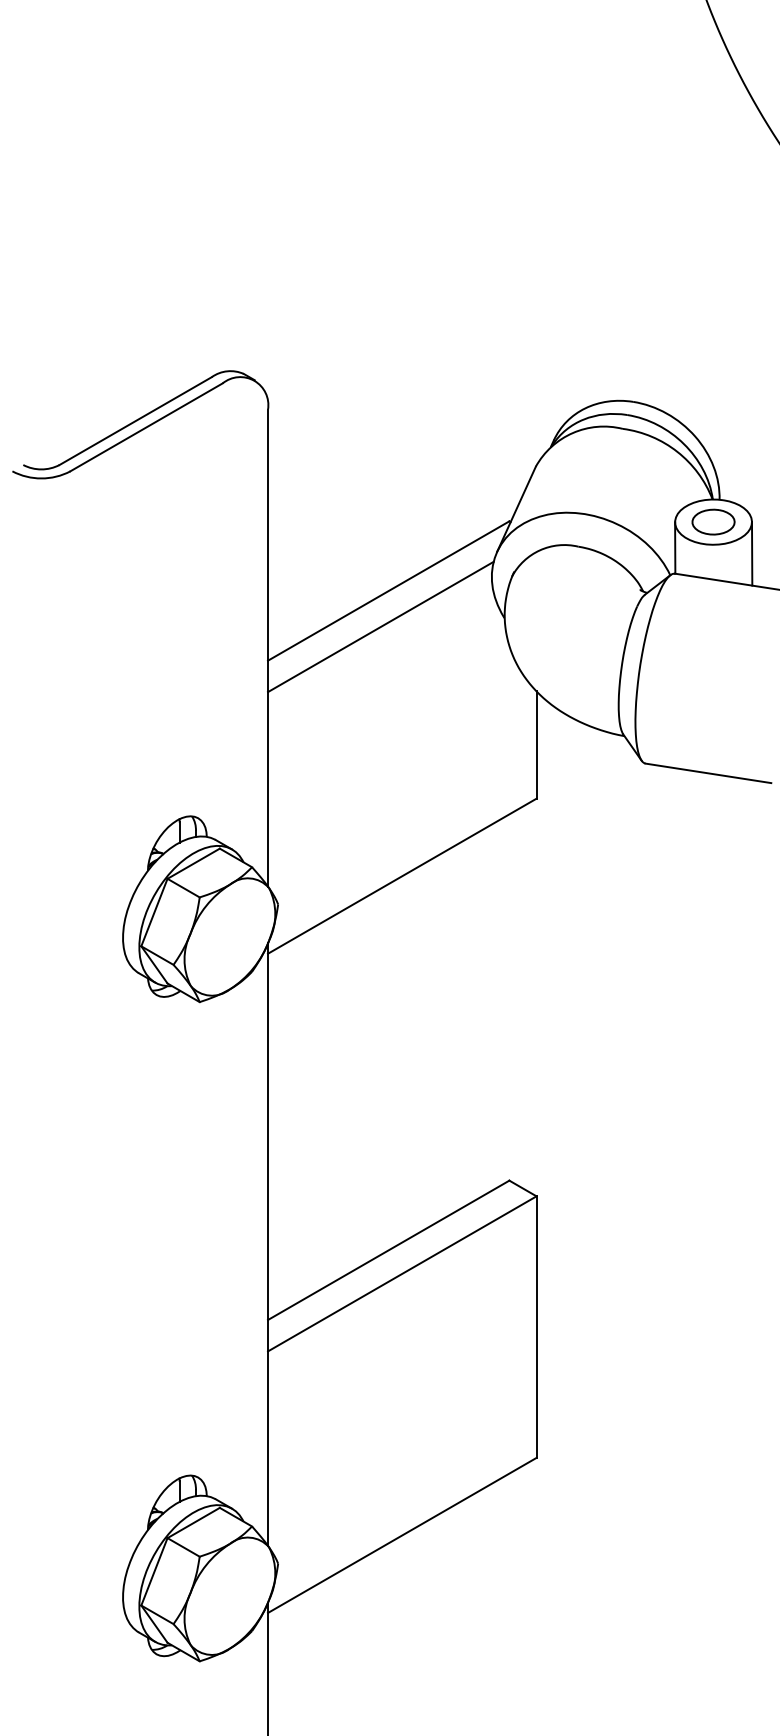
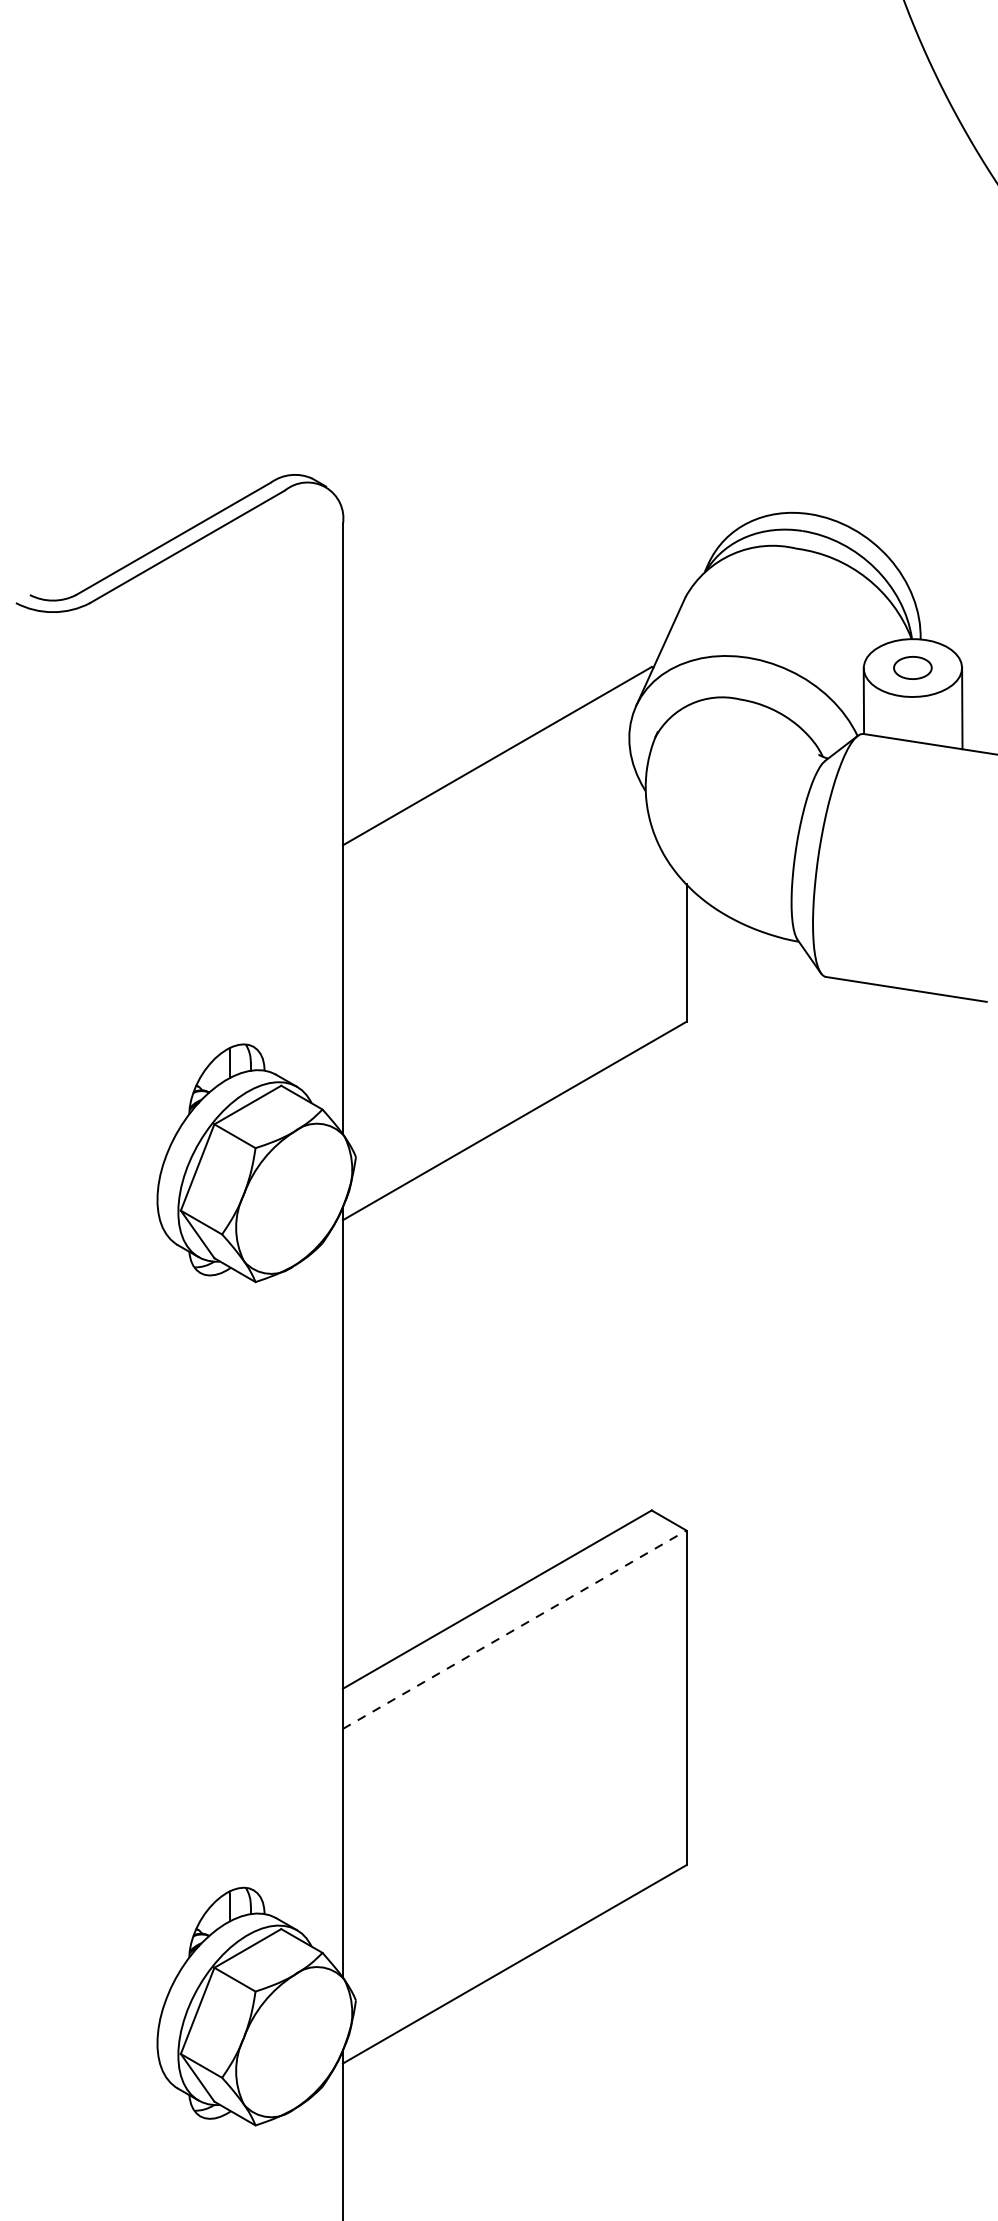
part: (713, 521) -> (912, 667), size x0.7
line: (380, 626) -> (486, 801), removed
line: (402, 1273) -> (514, 1629), solid -> dashed

